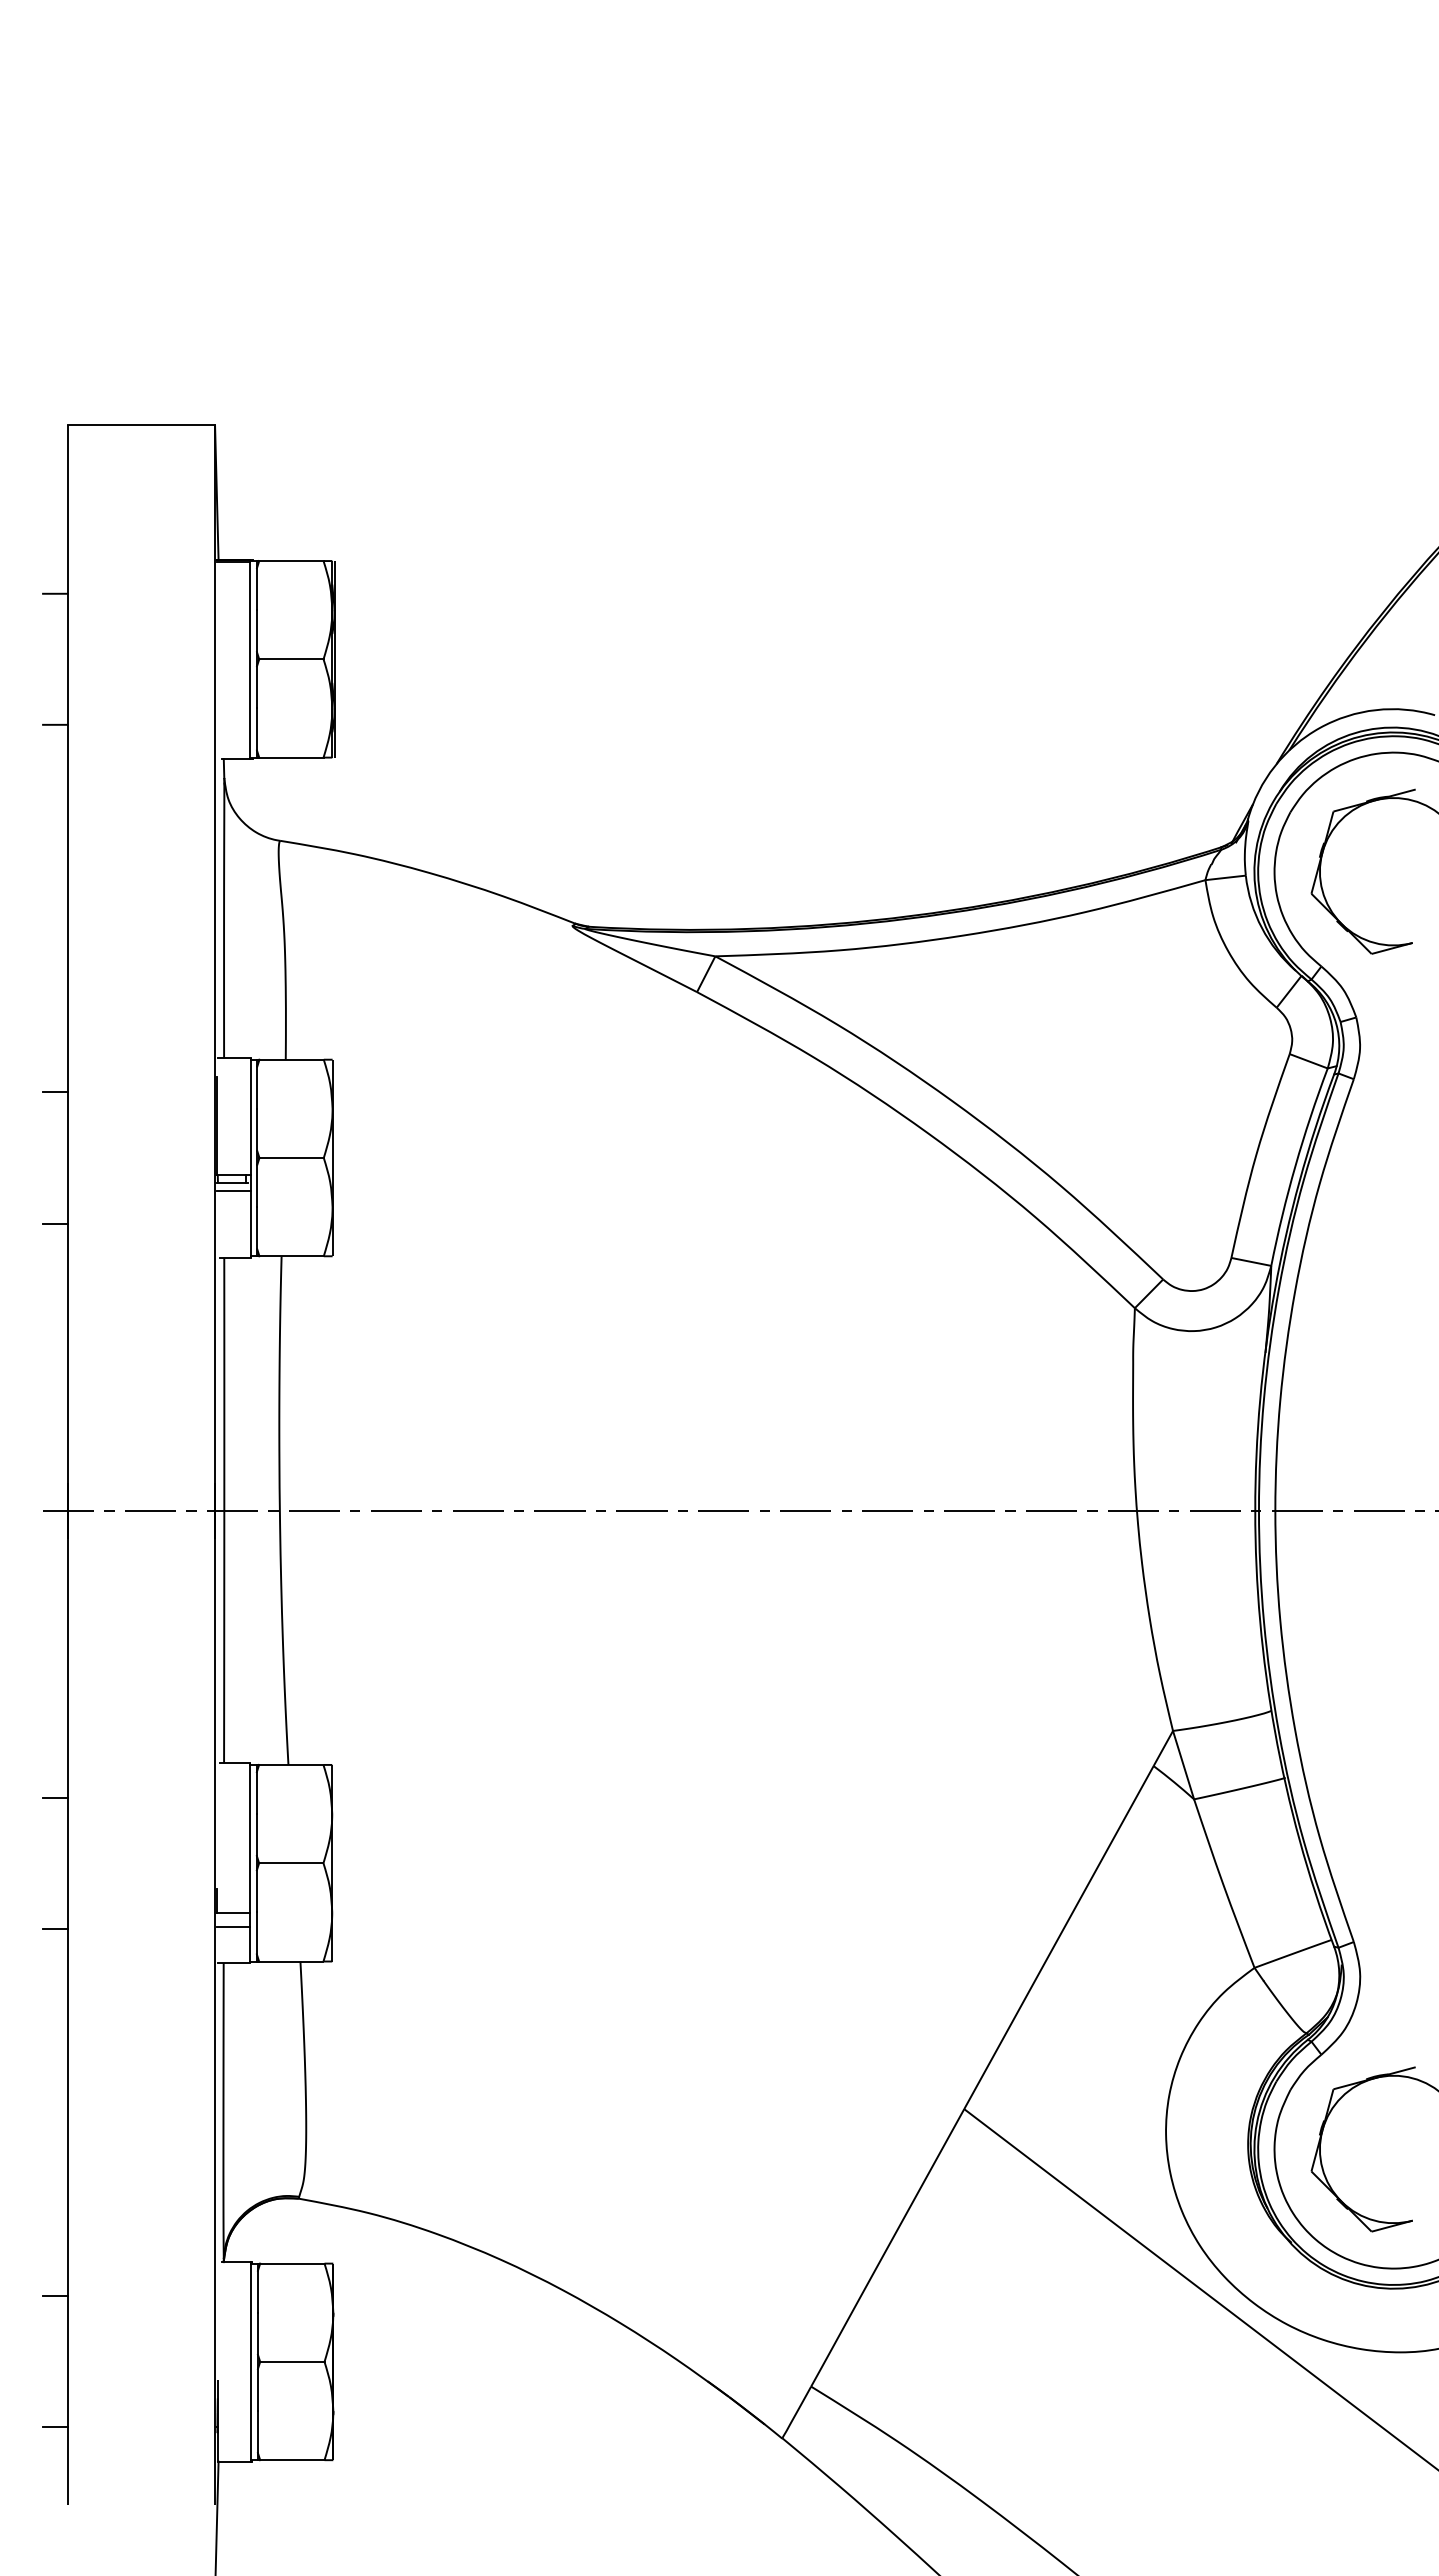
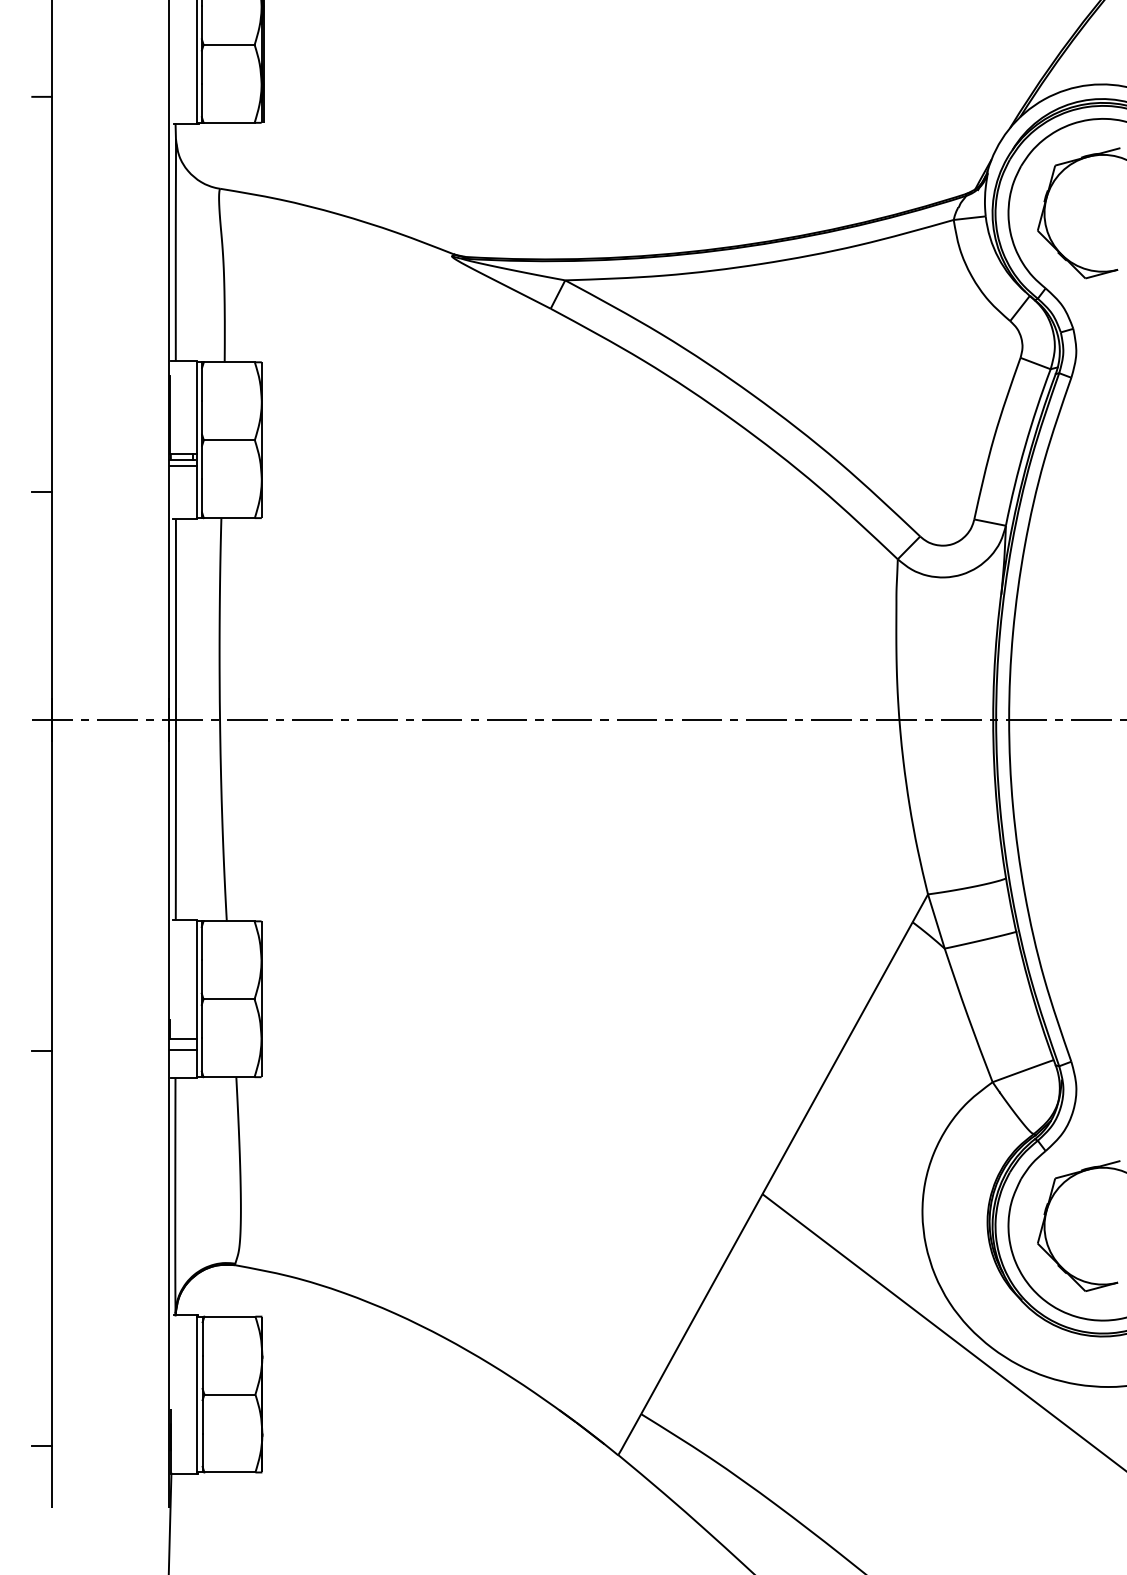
line: (55, 1092) -> (42, 388), removed
line: (55, 1797) -> (42, 947), removed
line: (55, 2296) -> (42, 1342), removed

